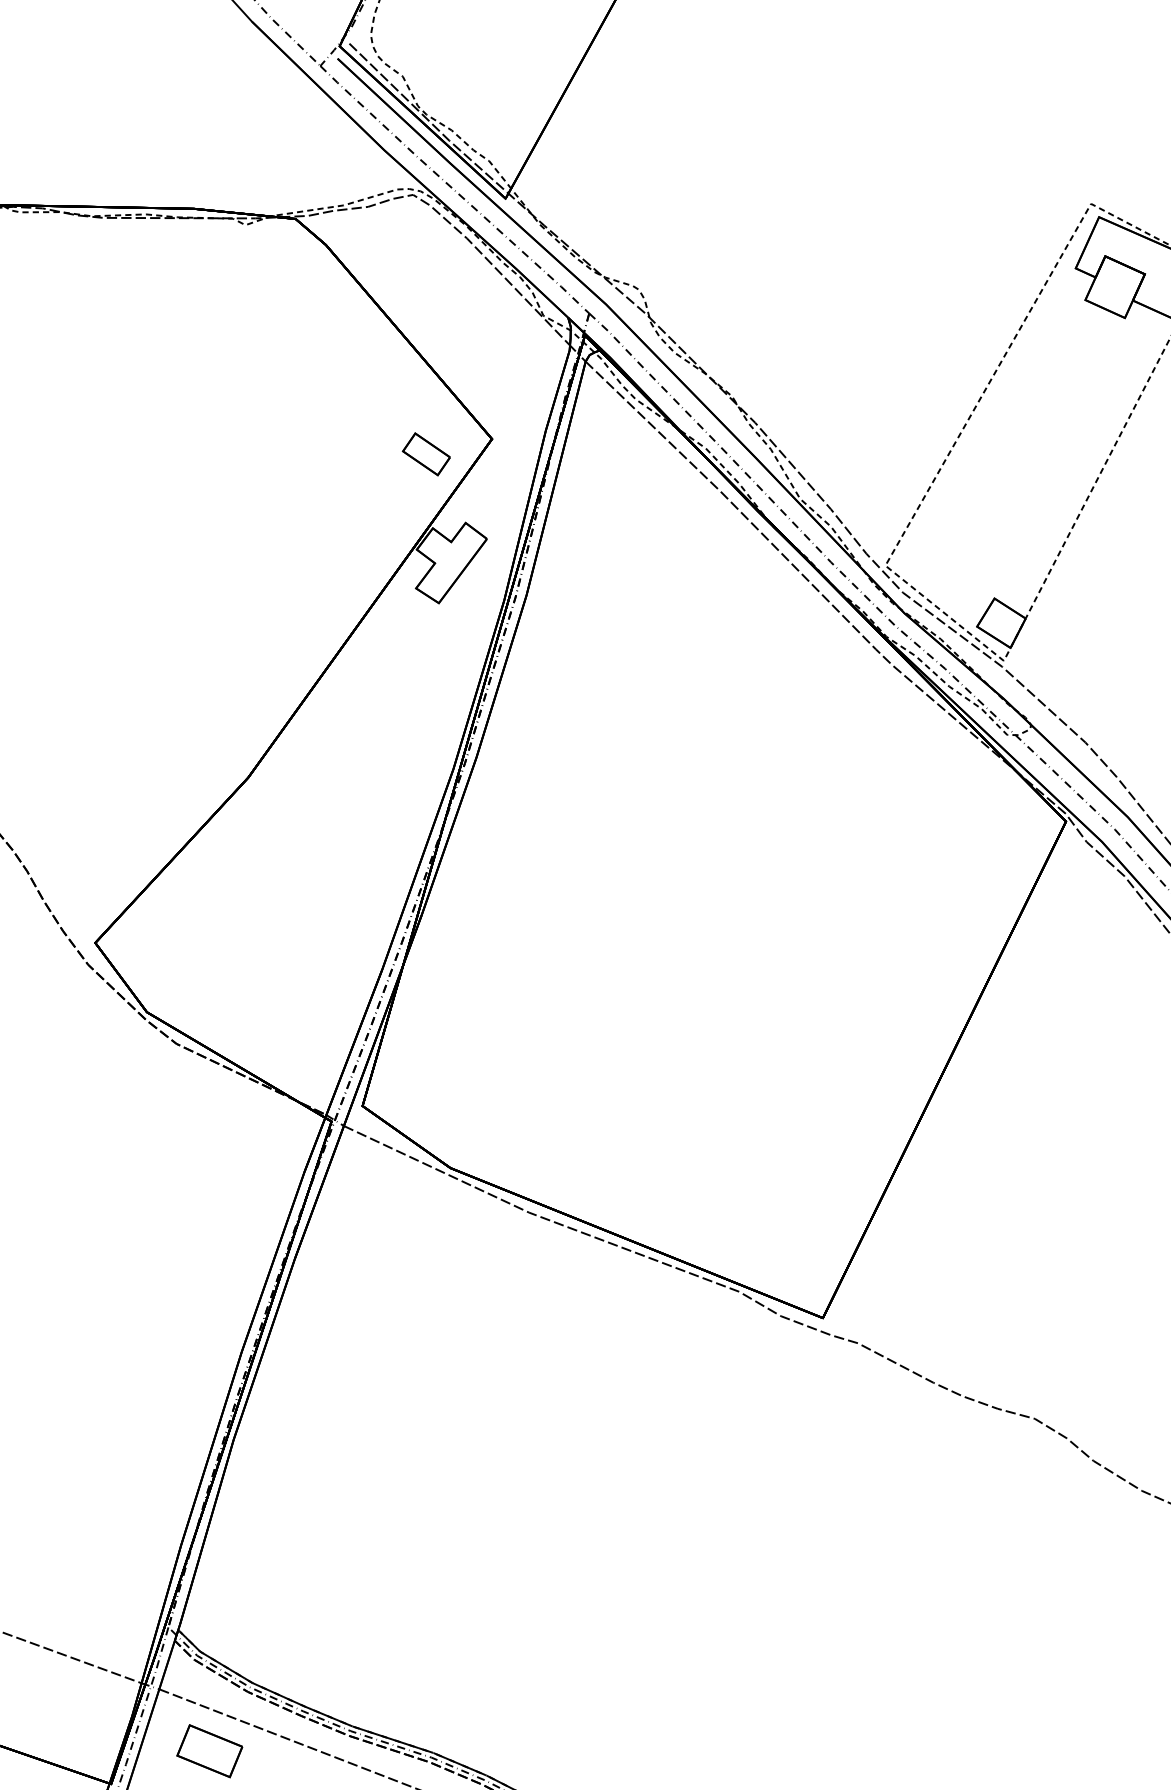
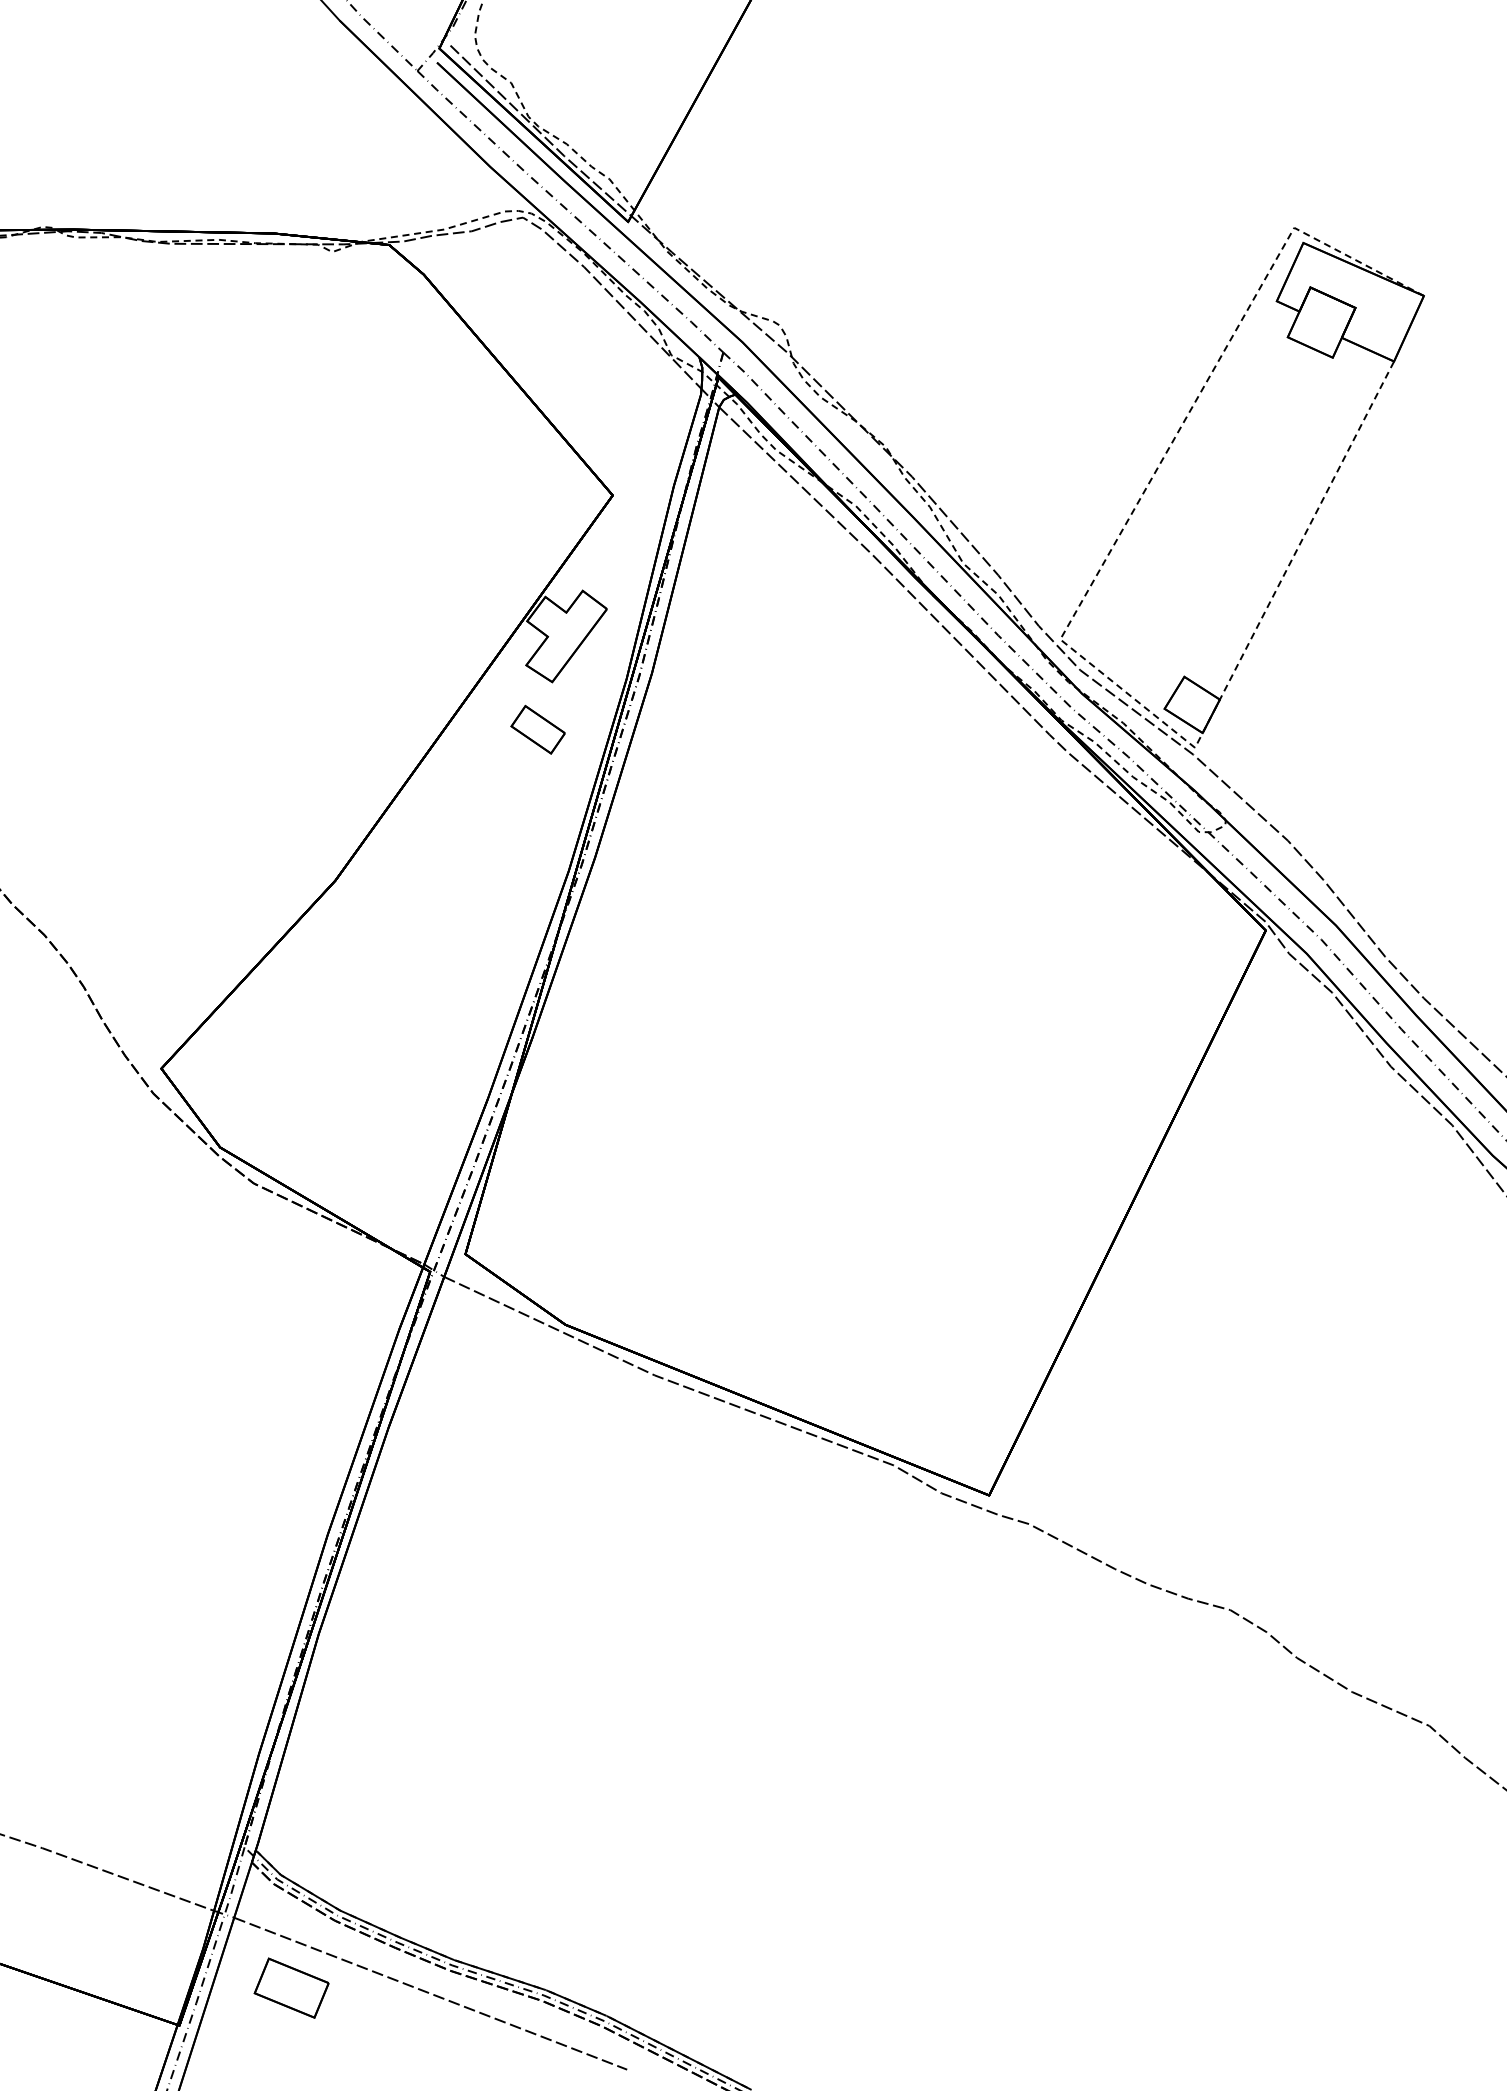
part: (425, 454) -> (537, 729), moved

